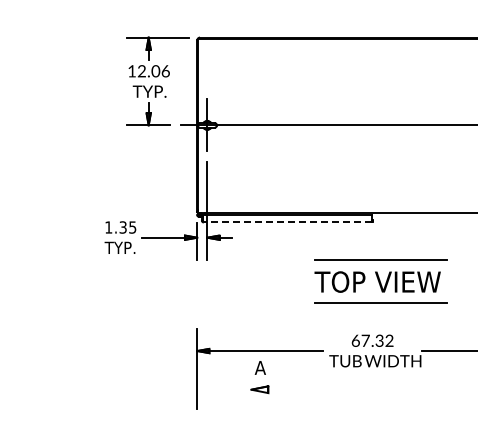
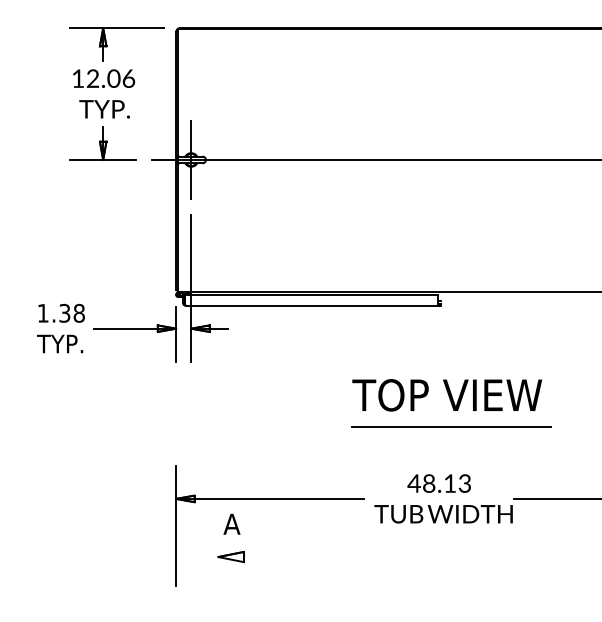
line: (287, 222) -> (311, 305), dashed -> solid
text: (132, 227) -> (78, 313), 1.35 -> 1.38
line: (380, 259) -> (451, 361), removed
text: (372, 340) -> (439, 483), 67.32 -> 48.13
part: (259, 377) -> (230, 538), moved

